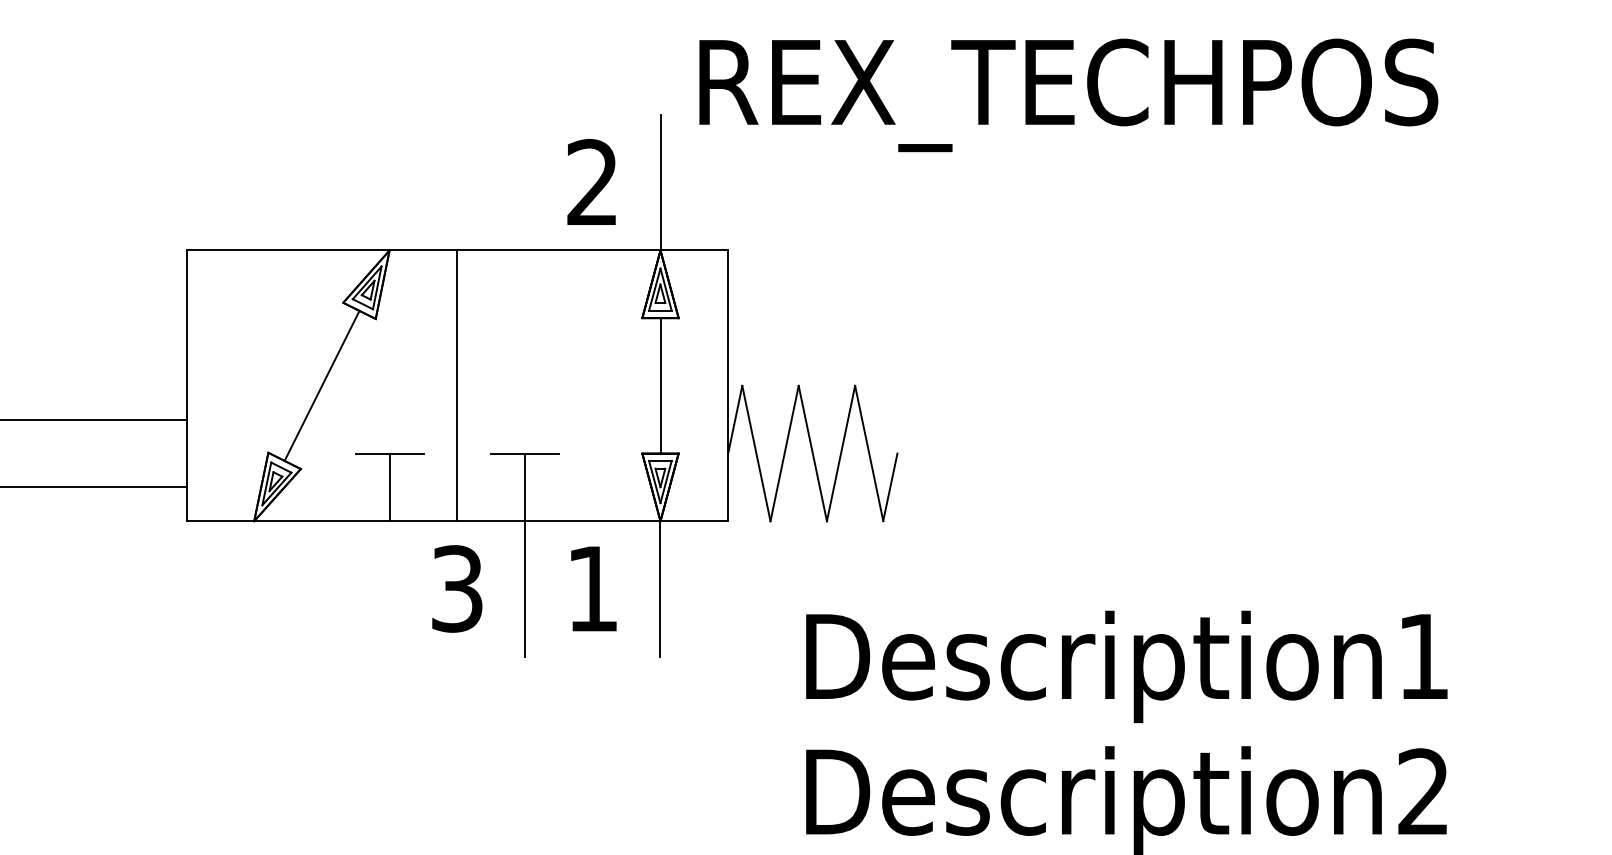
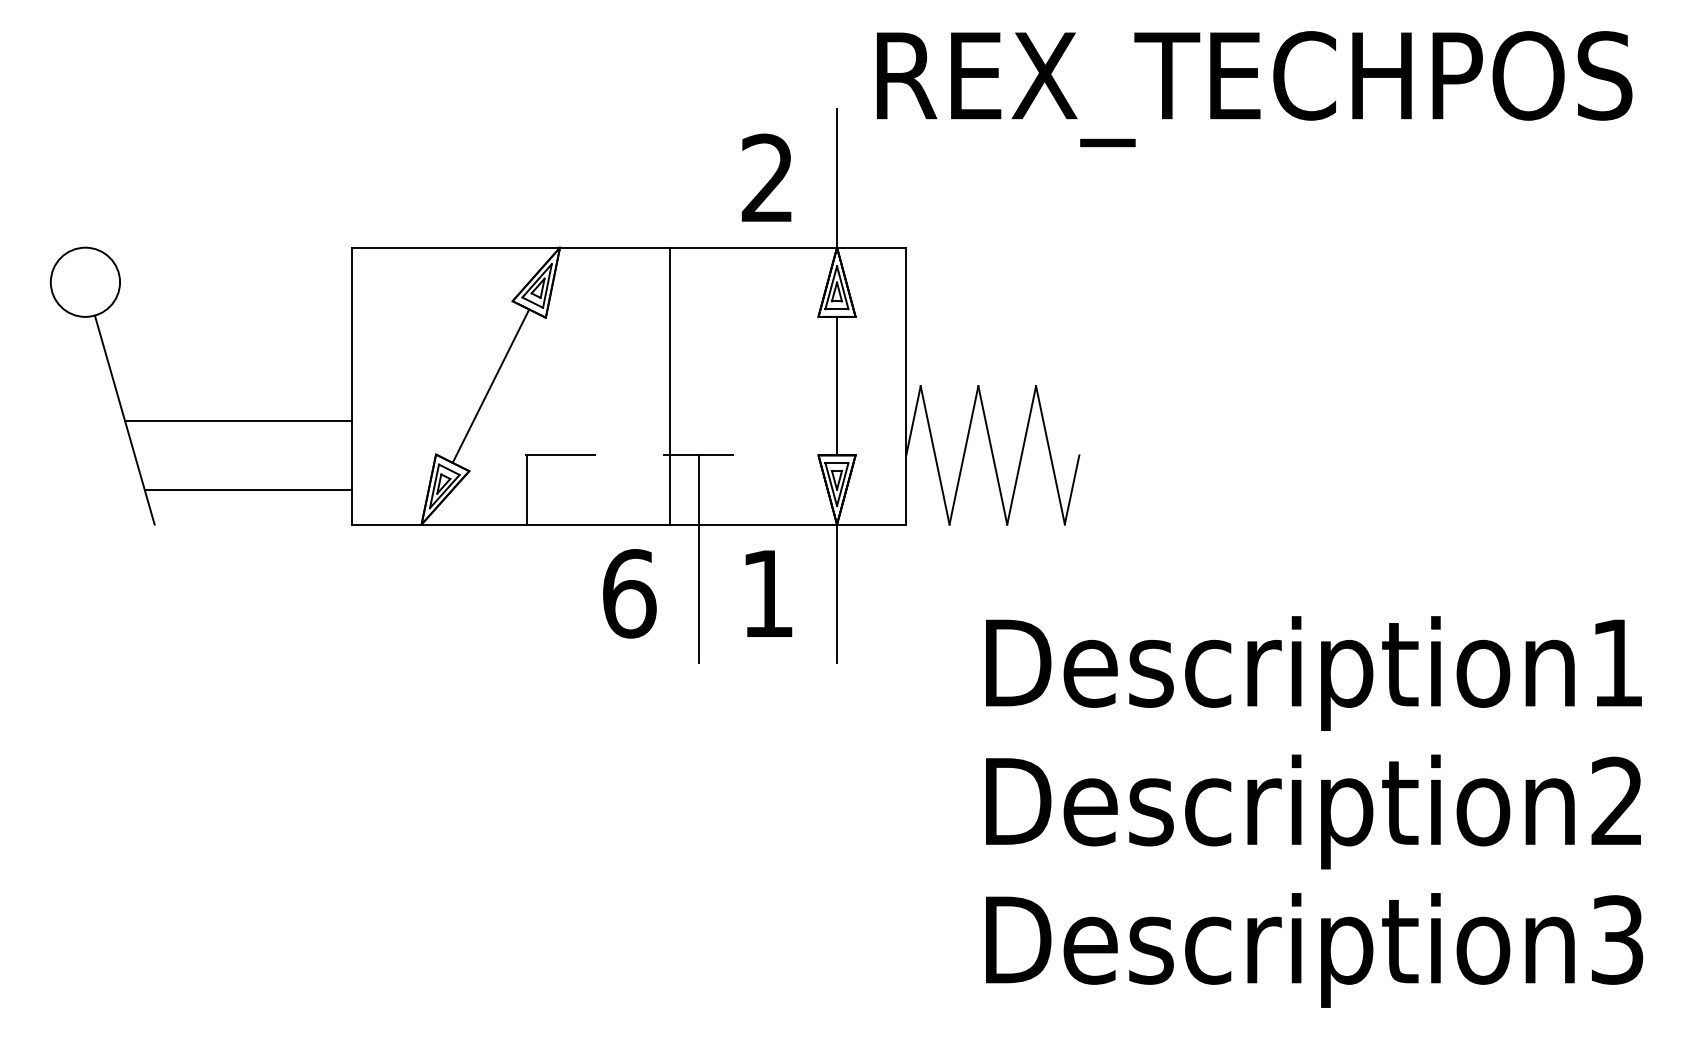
line: (457, 385) -> (670, 385), moved
line: (390, 486) -> (527, 489), moved
text: (457, 588) -> (629, 593), 3 -> 6

